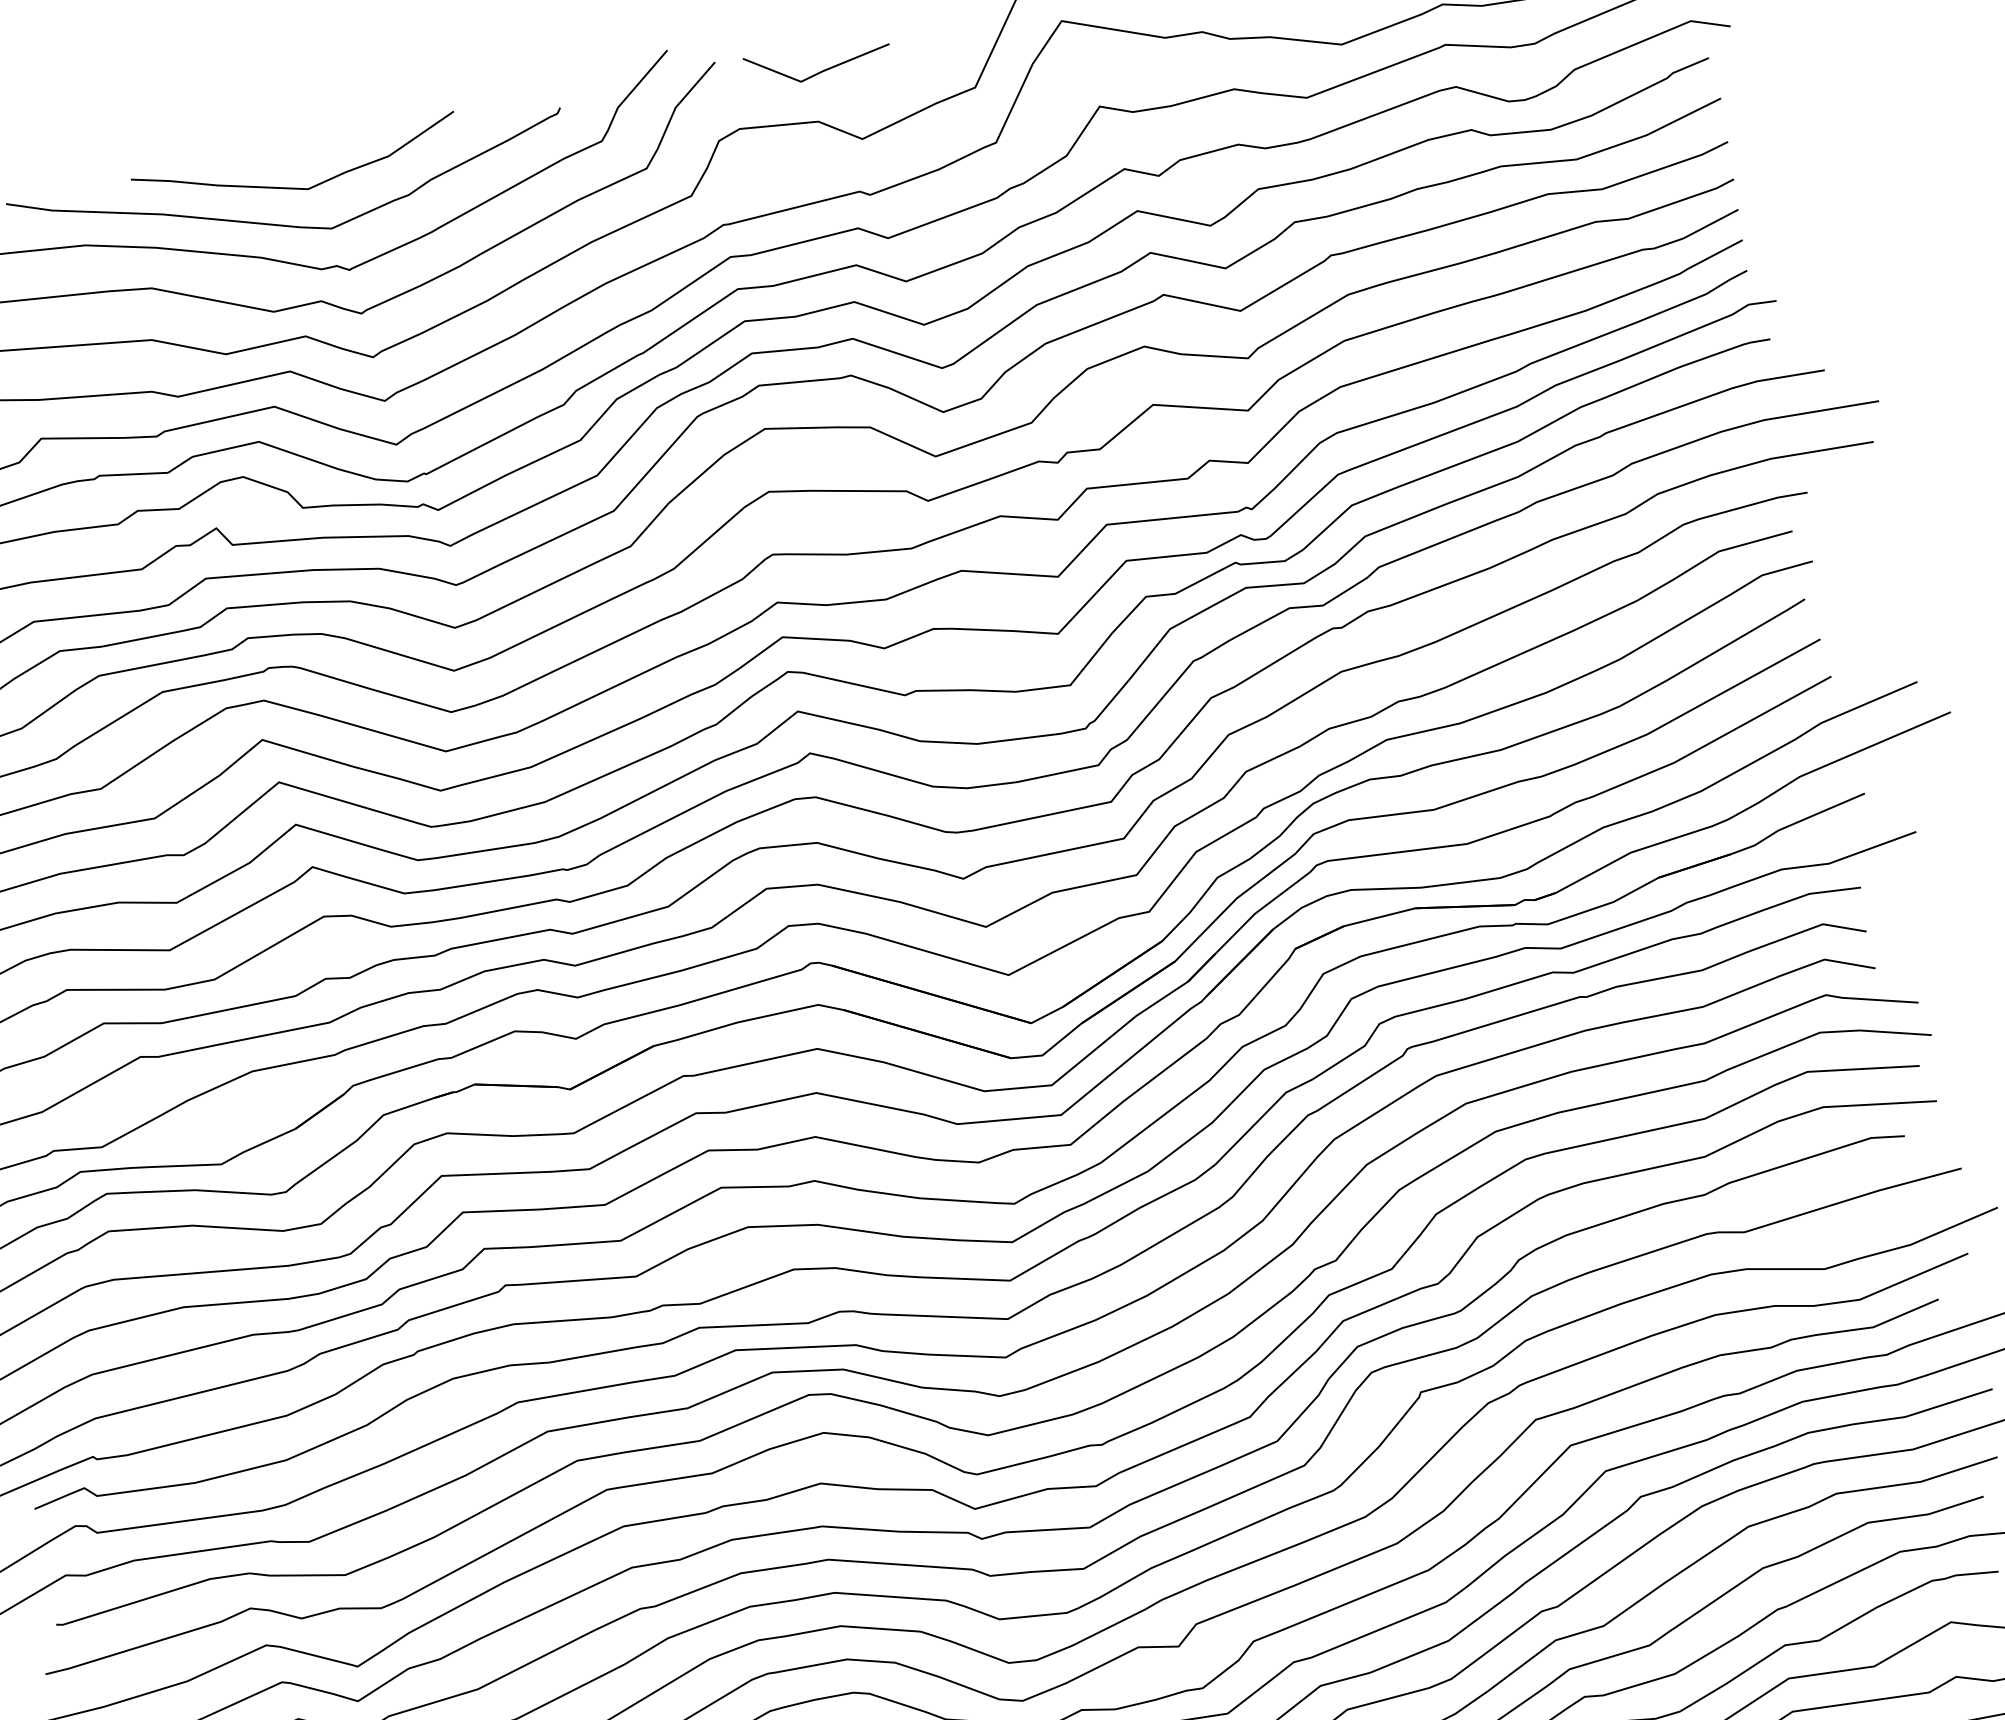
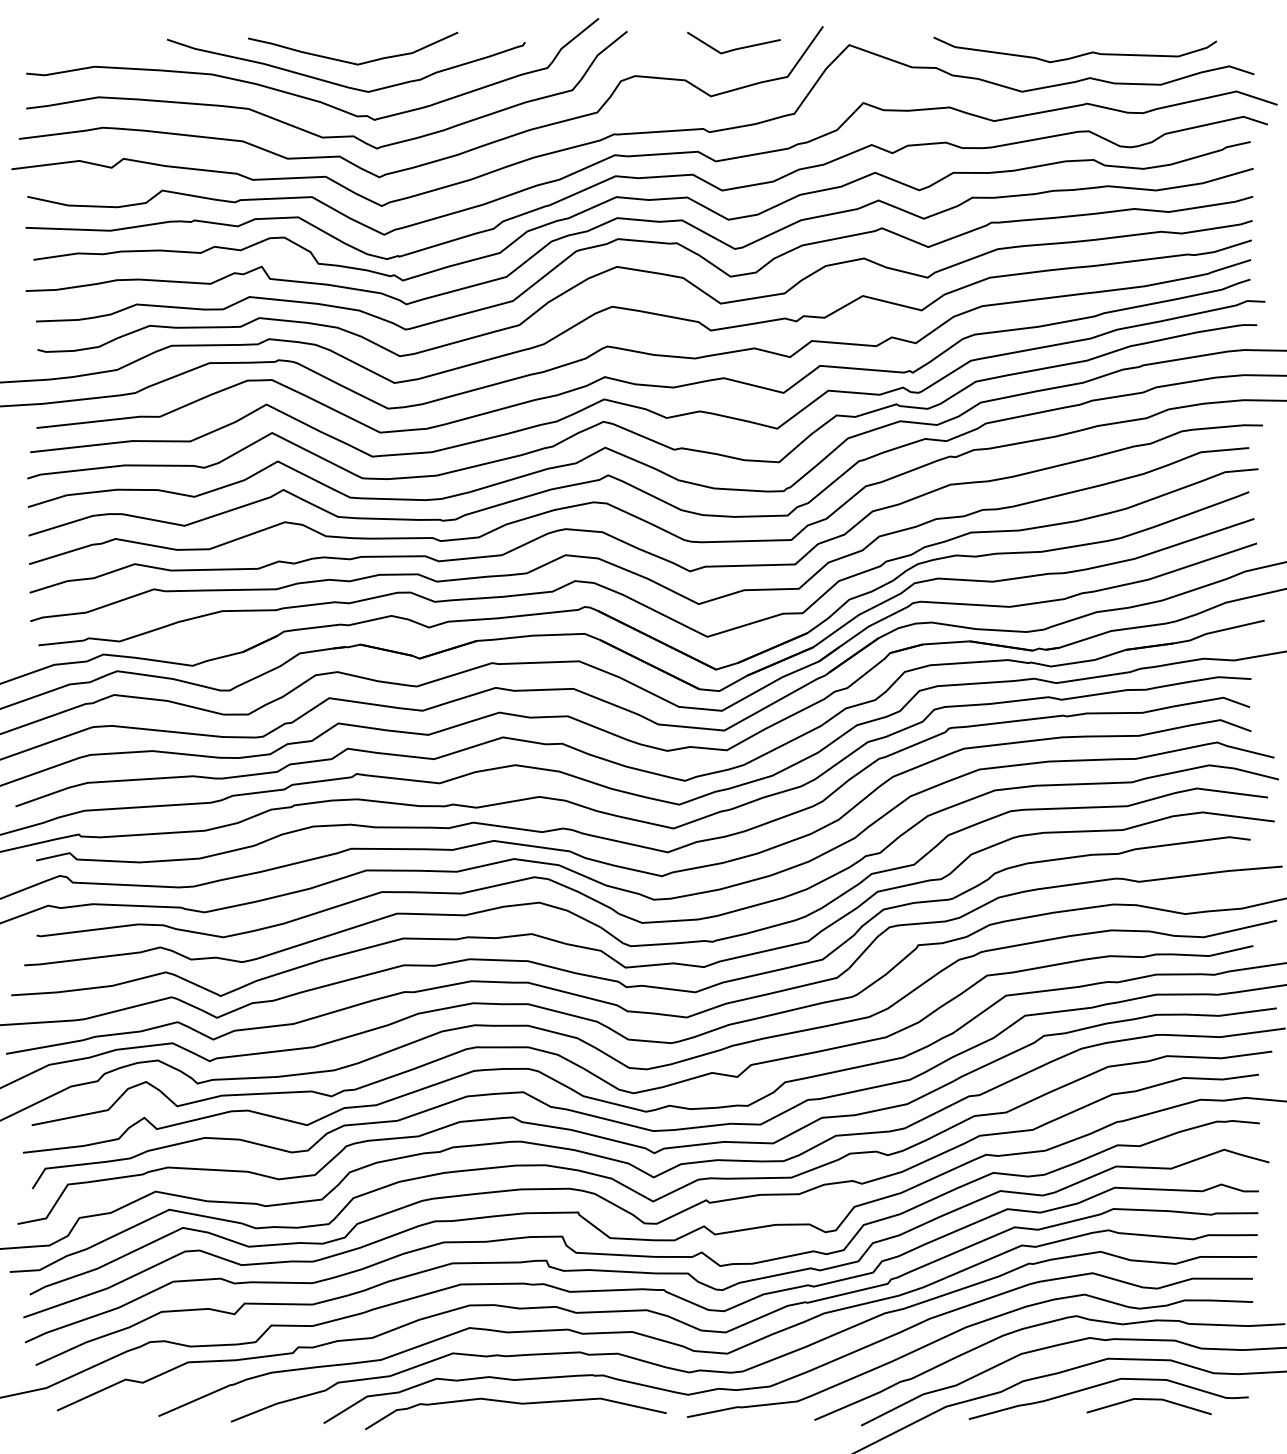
line: (820, 70) -> (734, 48), moved

